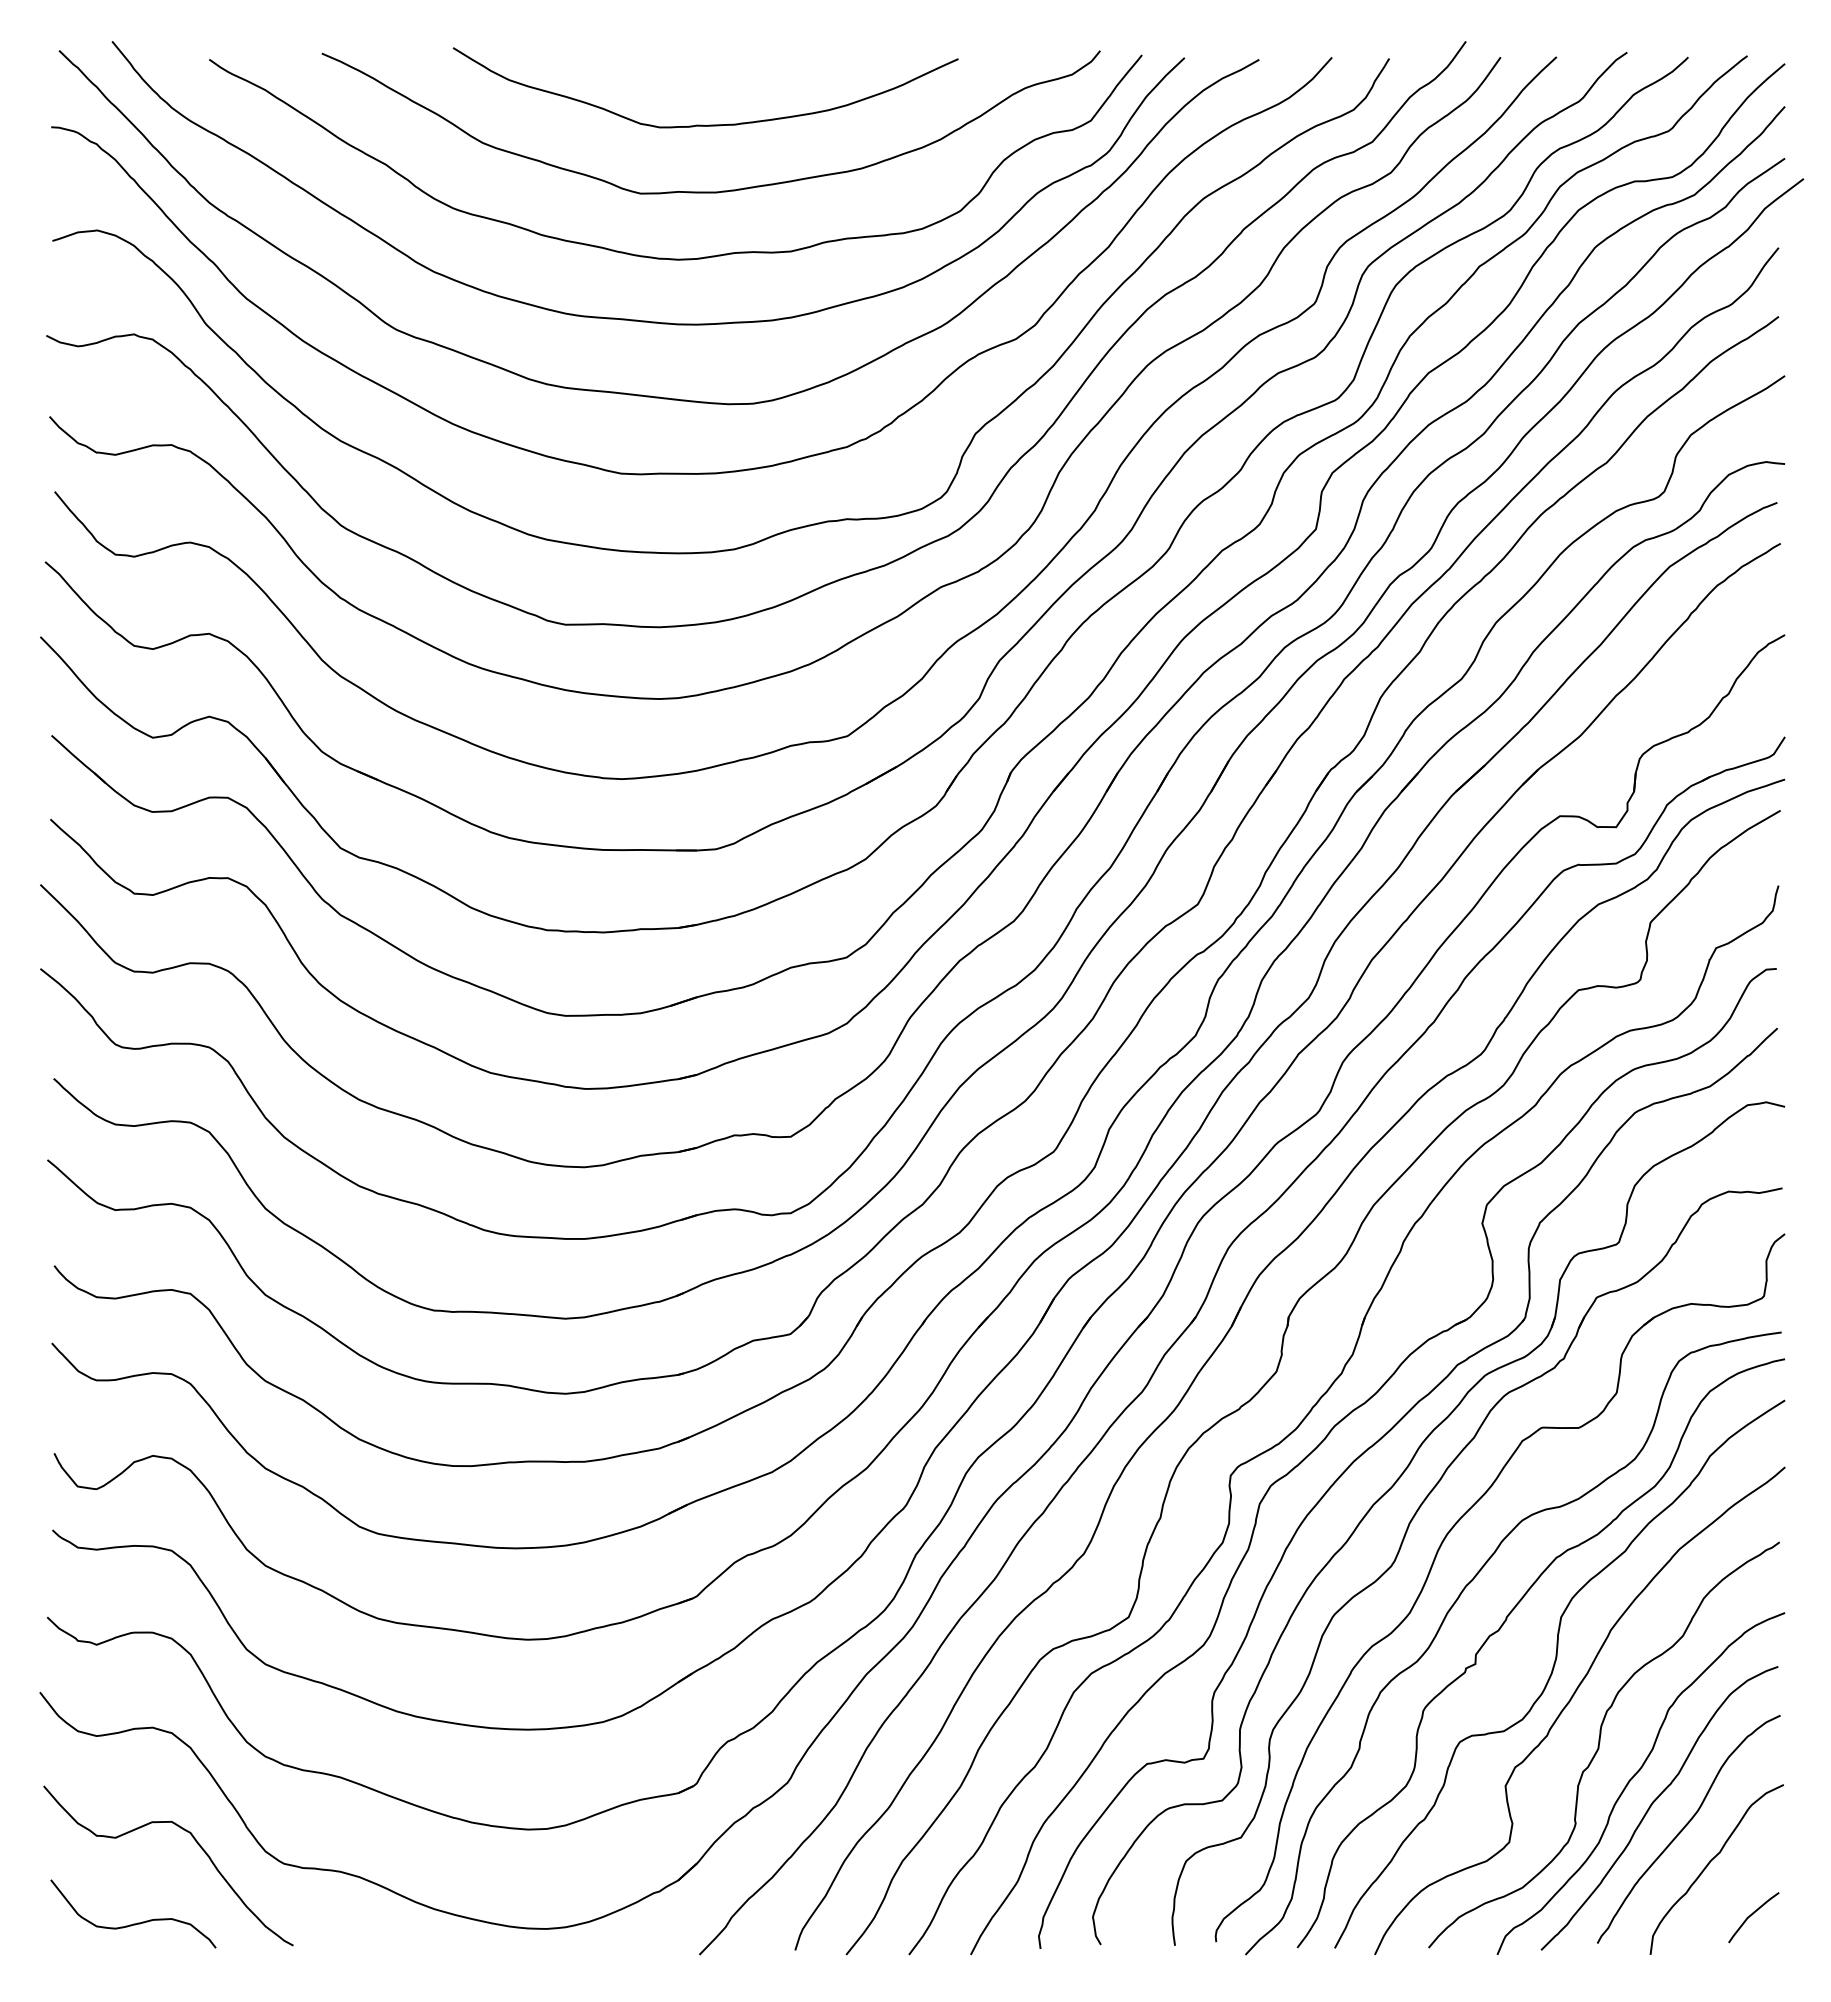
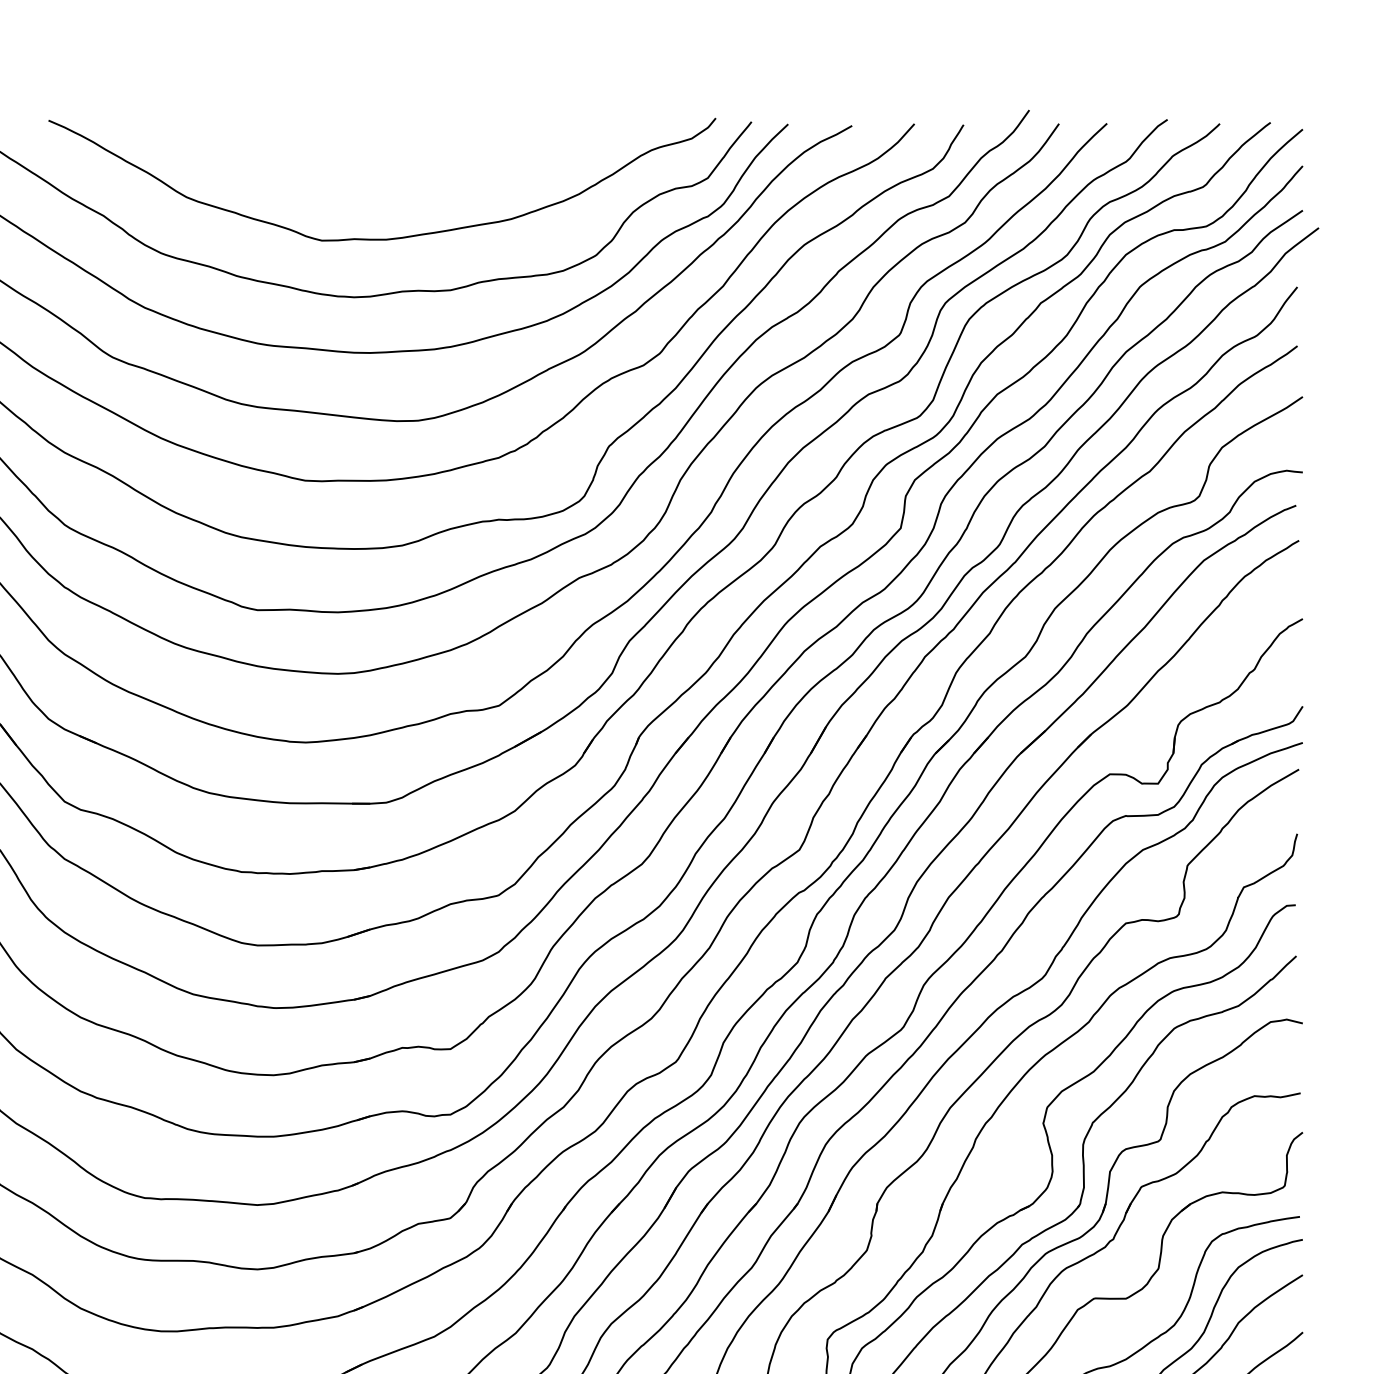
curve: (703, 124) -> (375, 181), removed

